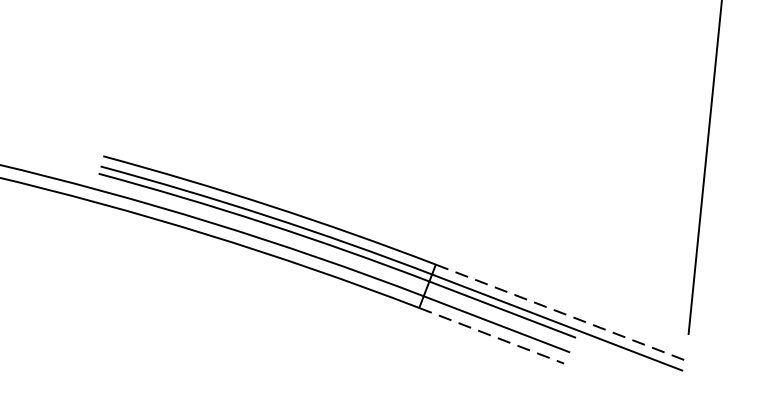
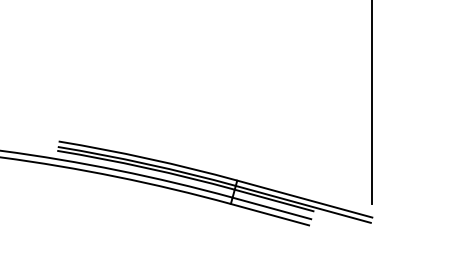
line: (560, 313) -> (304, 199), dashed -> solid
line: (490, 335) -> (269, 214), dashed -> solid

